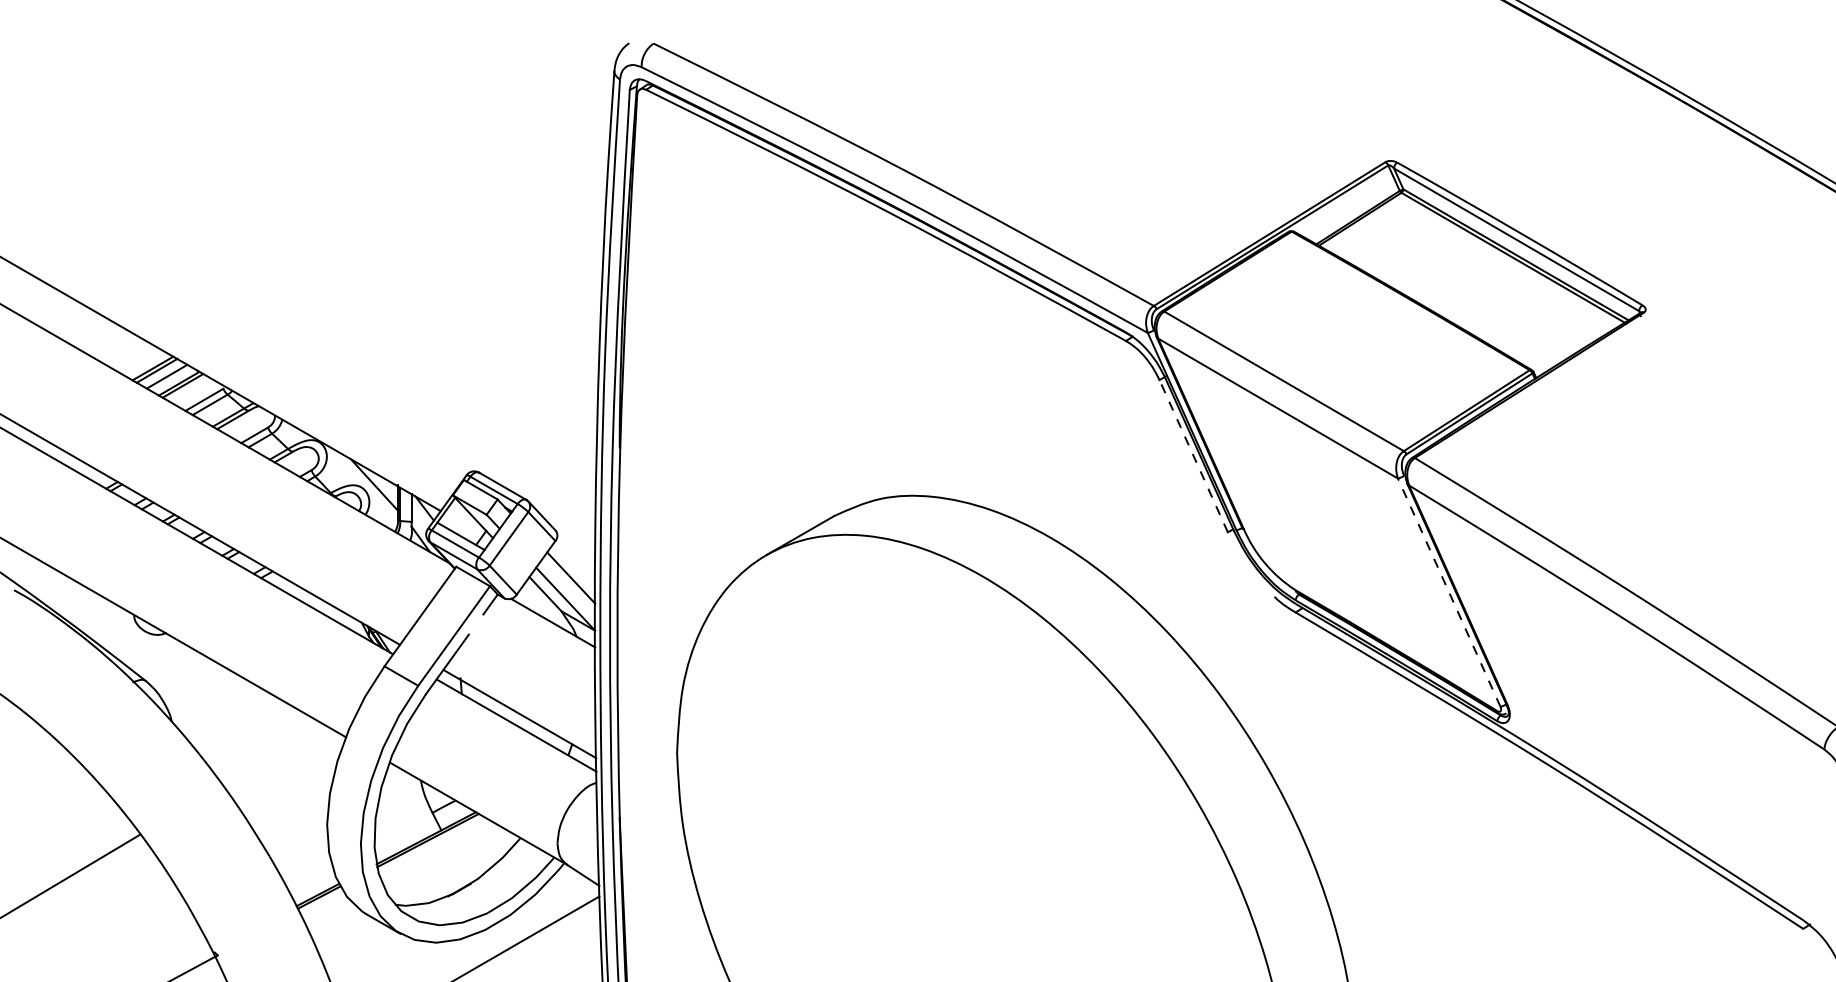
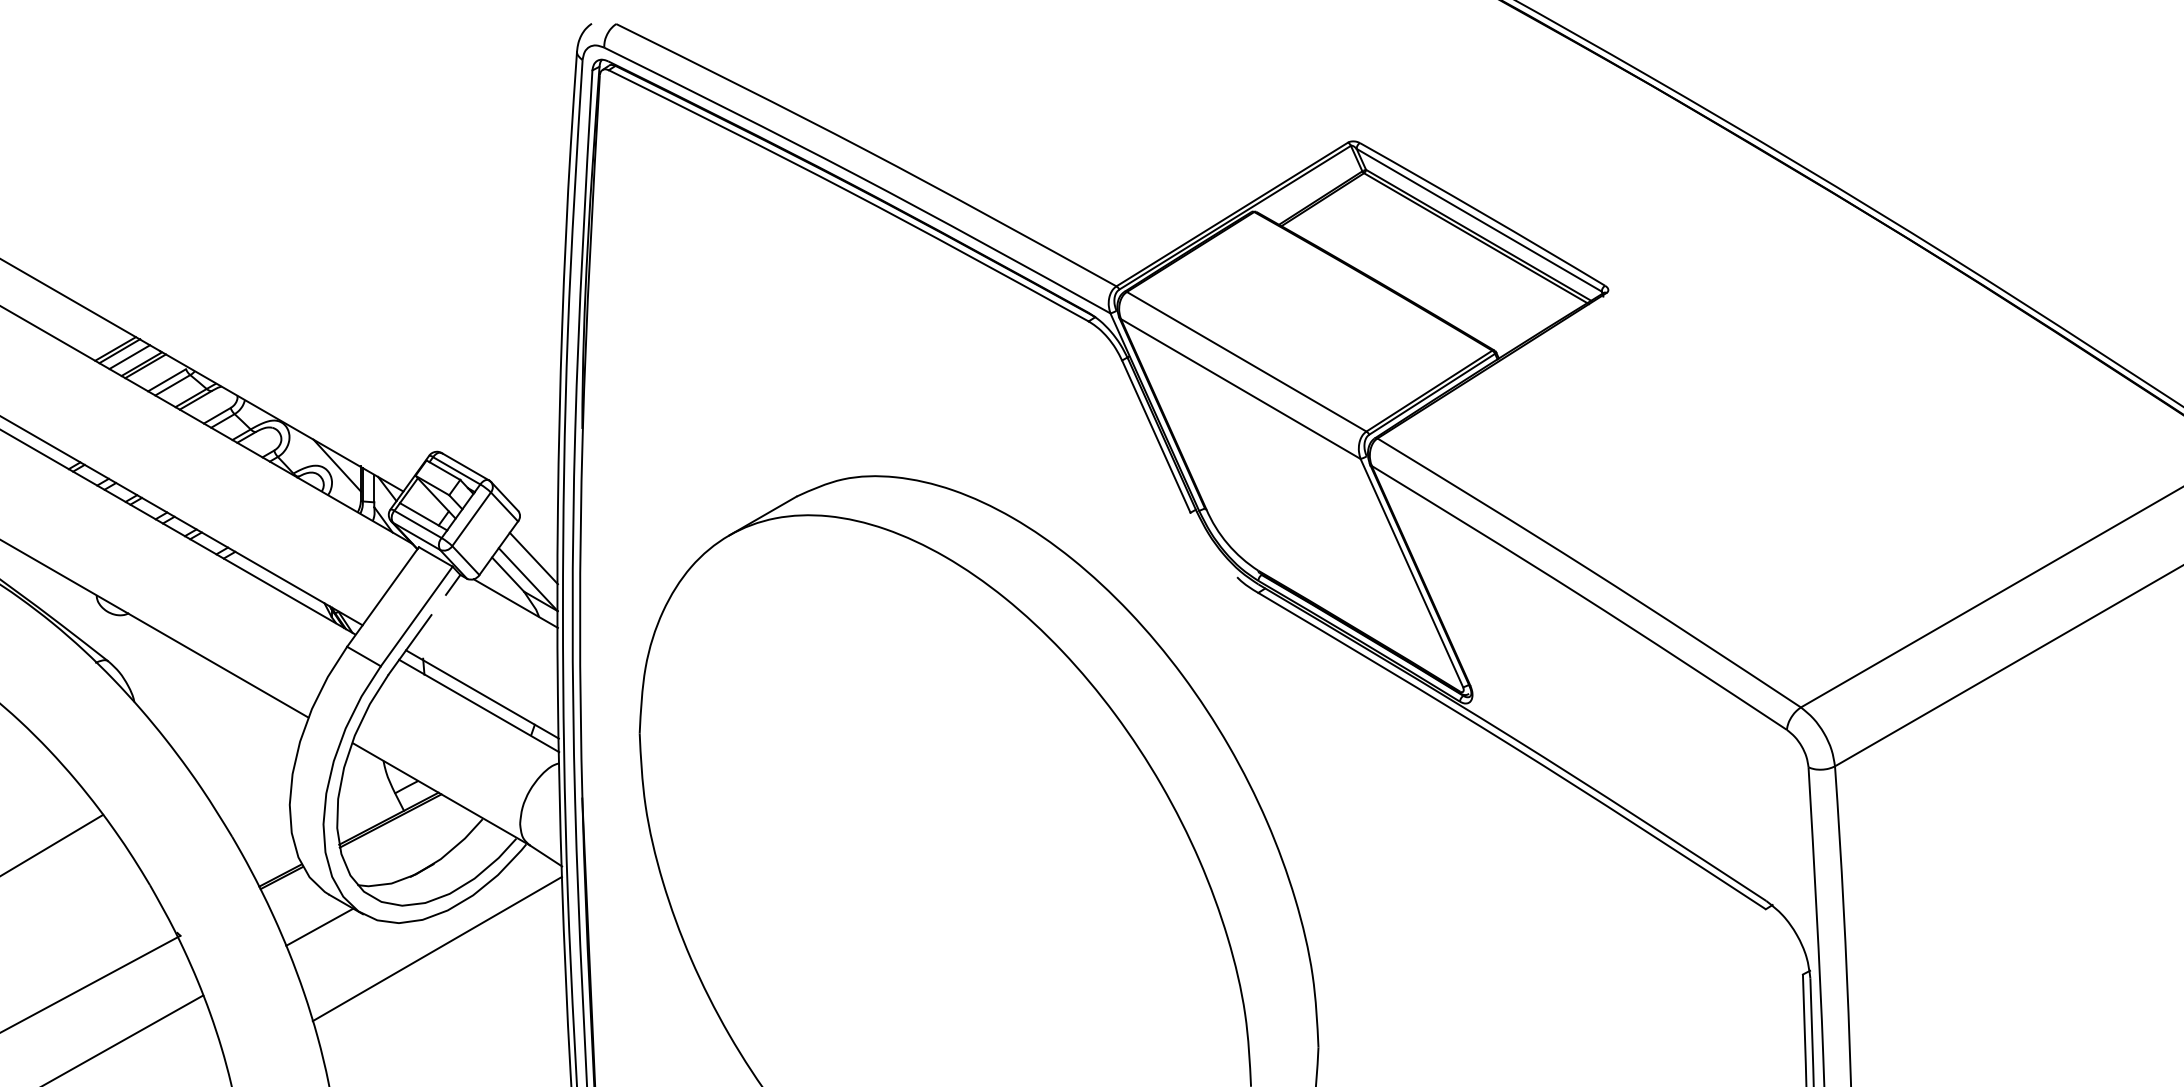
line: (1193, 456) -> (1156, 436), dashed -> solid
line: (1448, 592) -> (1411, 572), dashed -> solid
line: (356, 946) -> (319, 926), added

